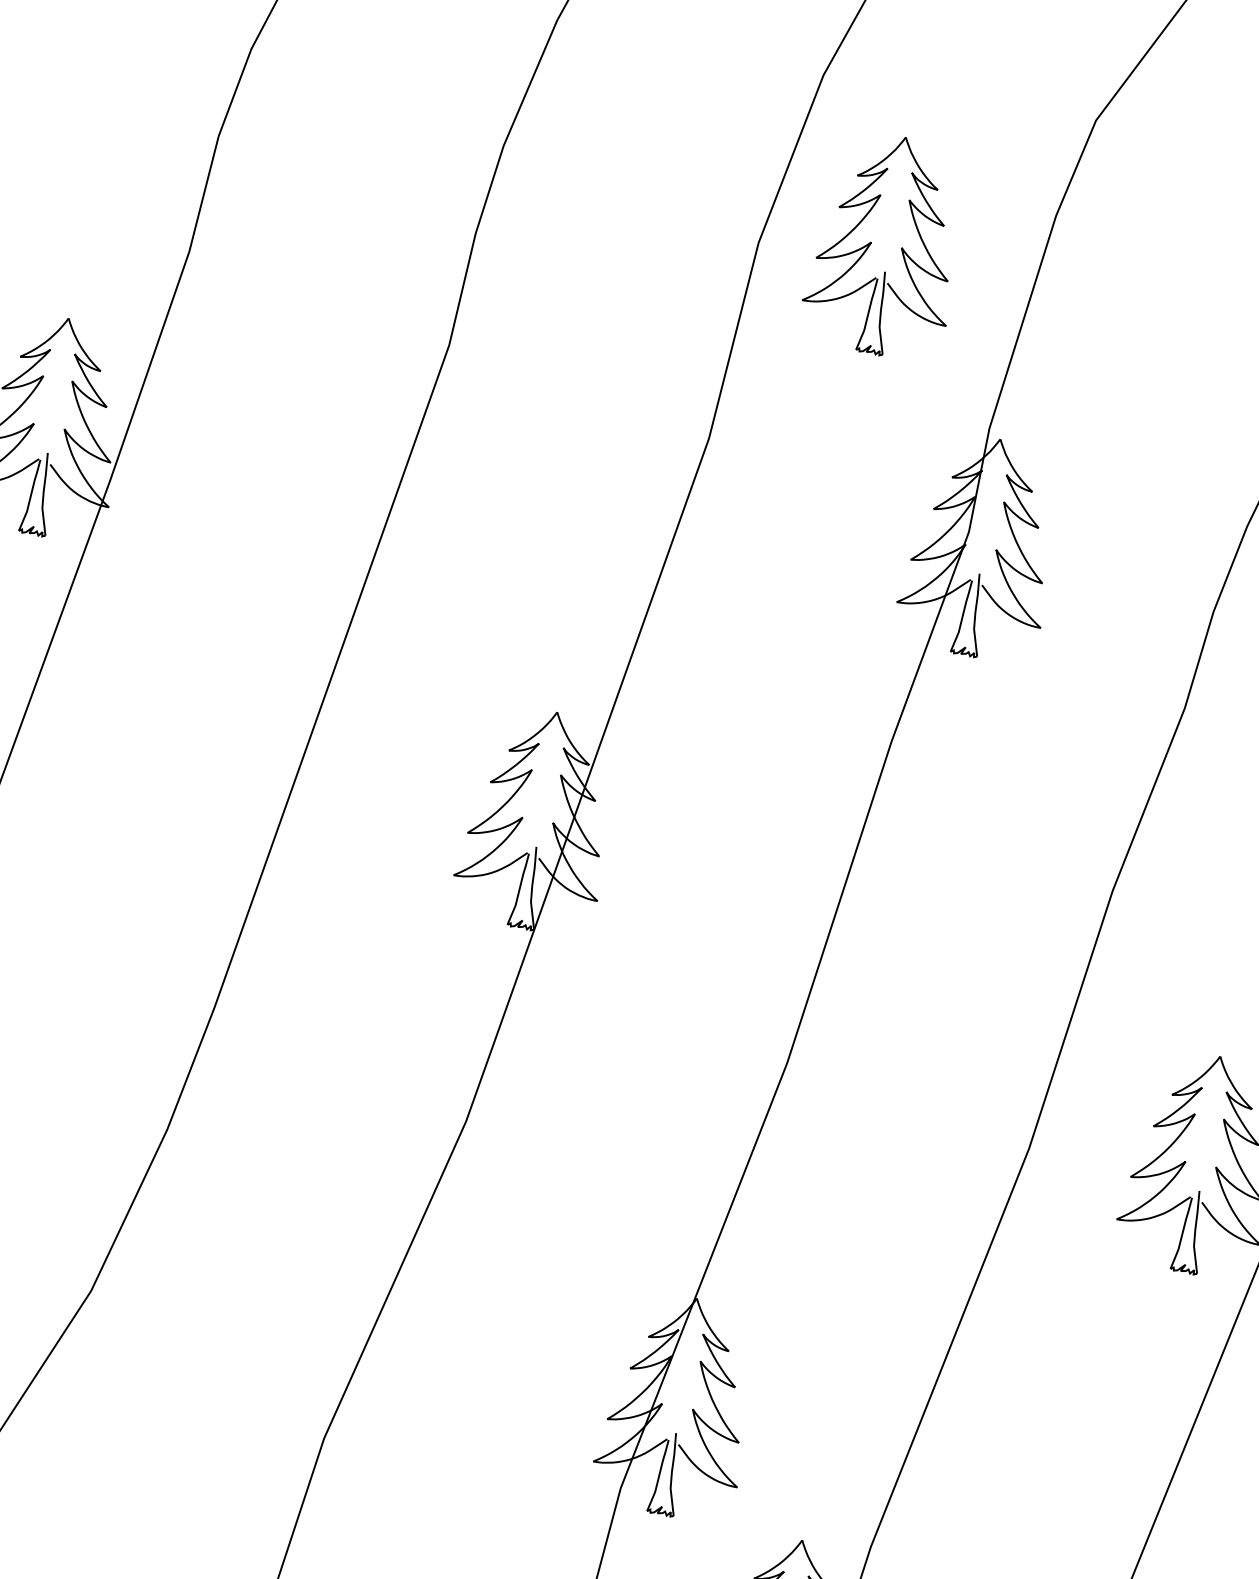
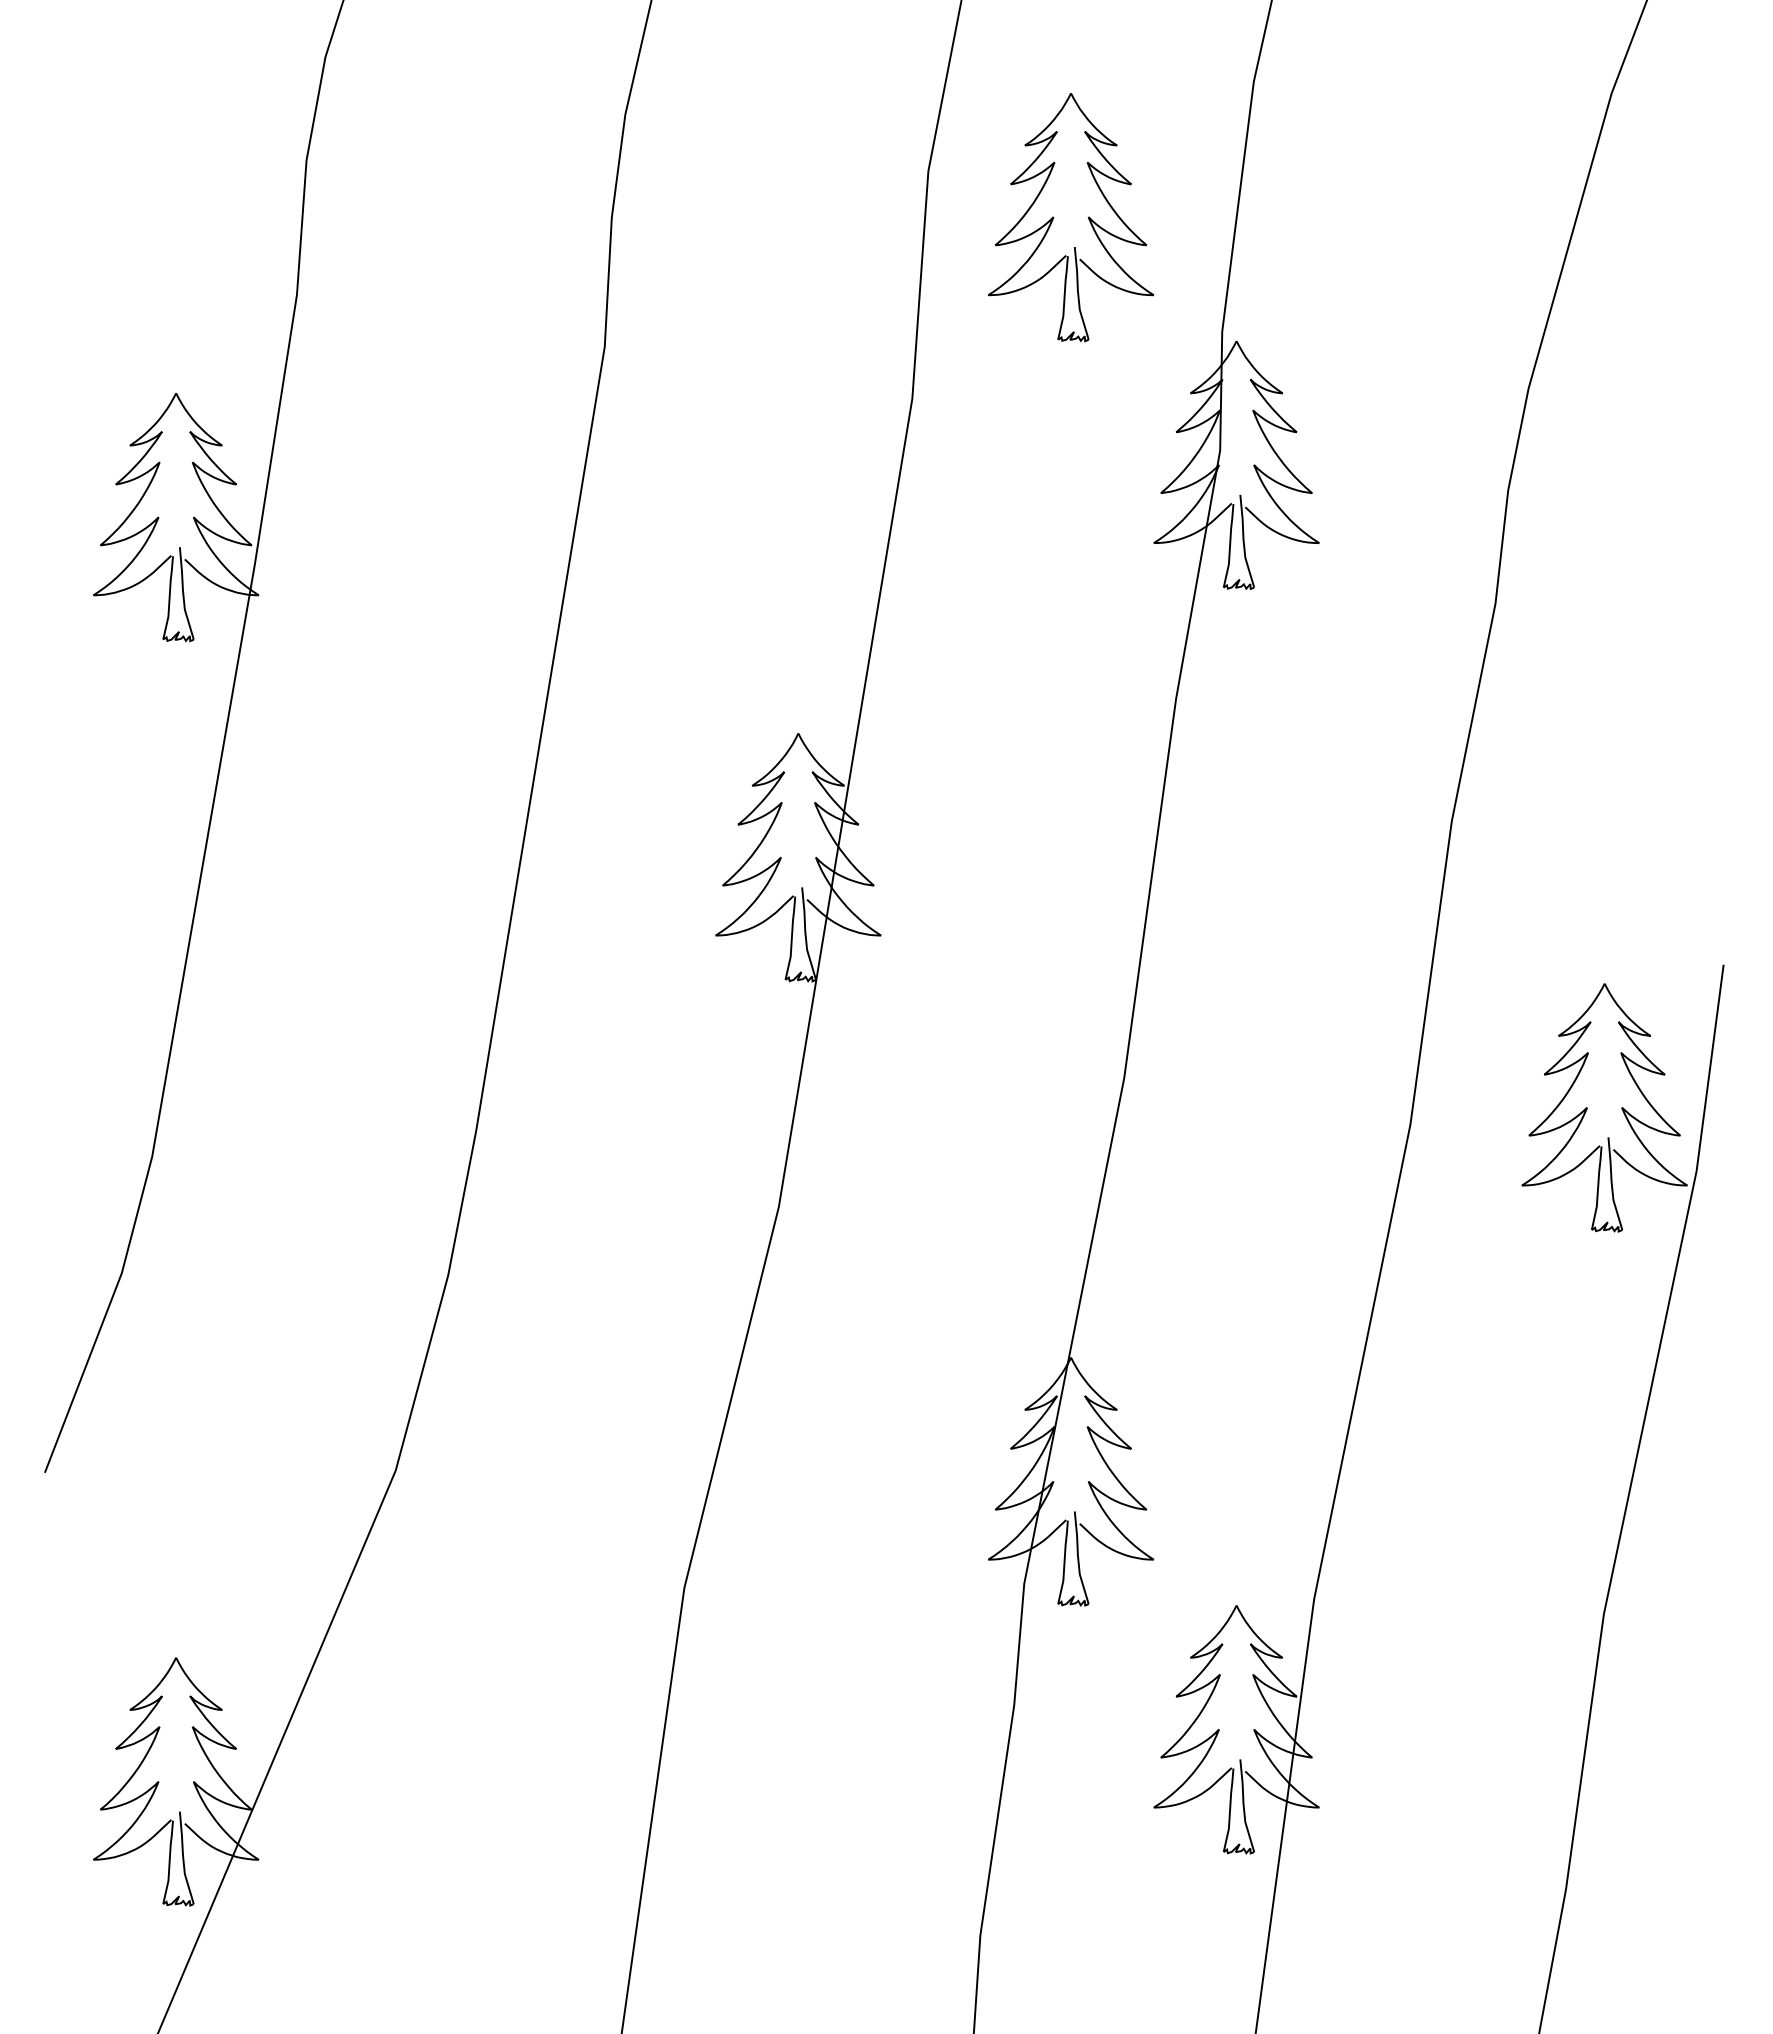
part: (900, 248) -> (1087, 217), moved

